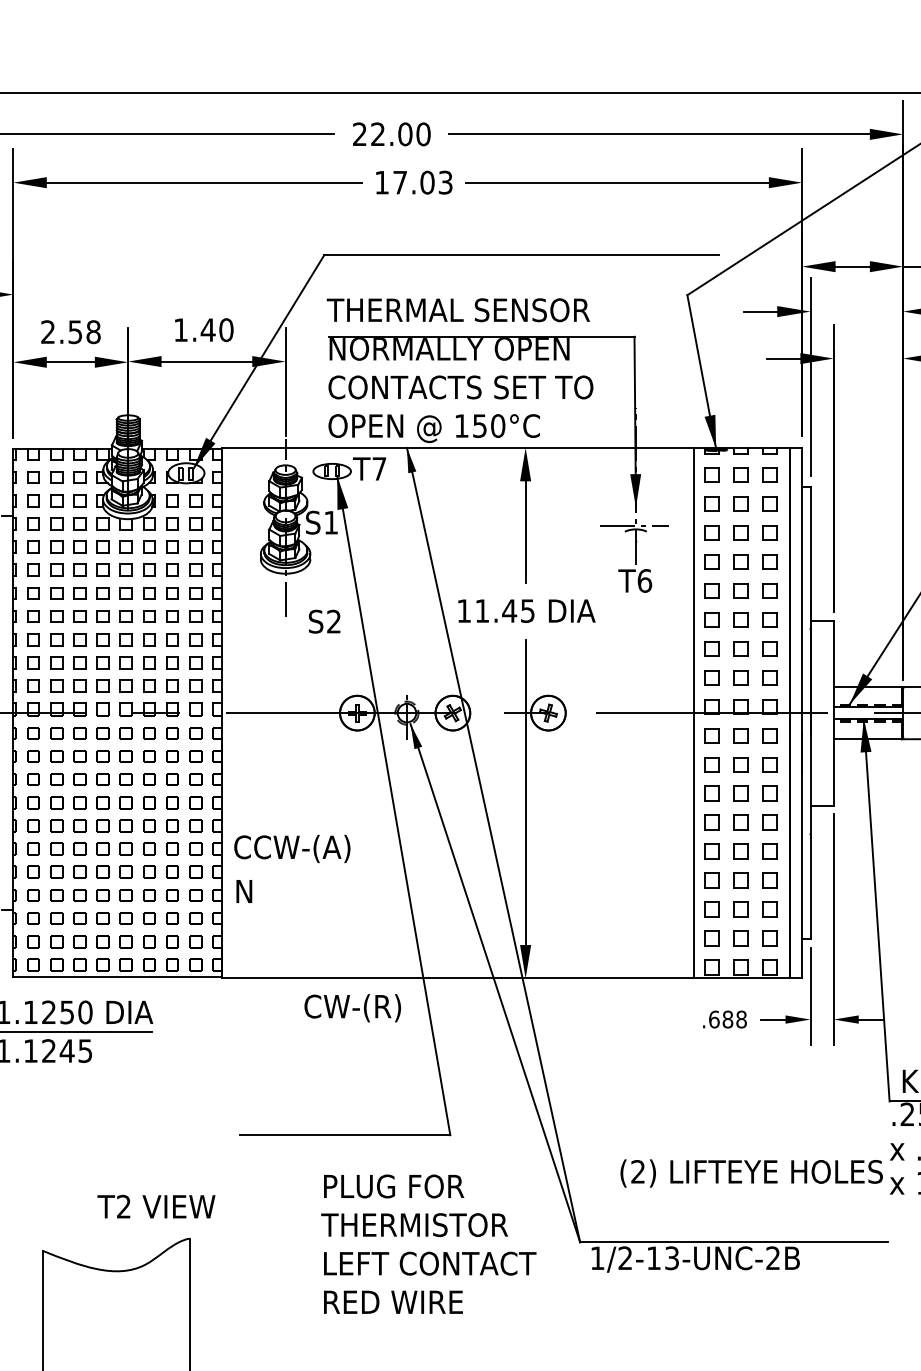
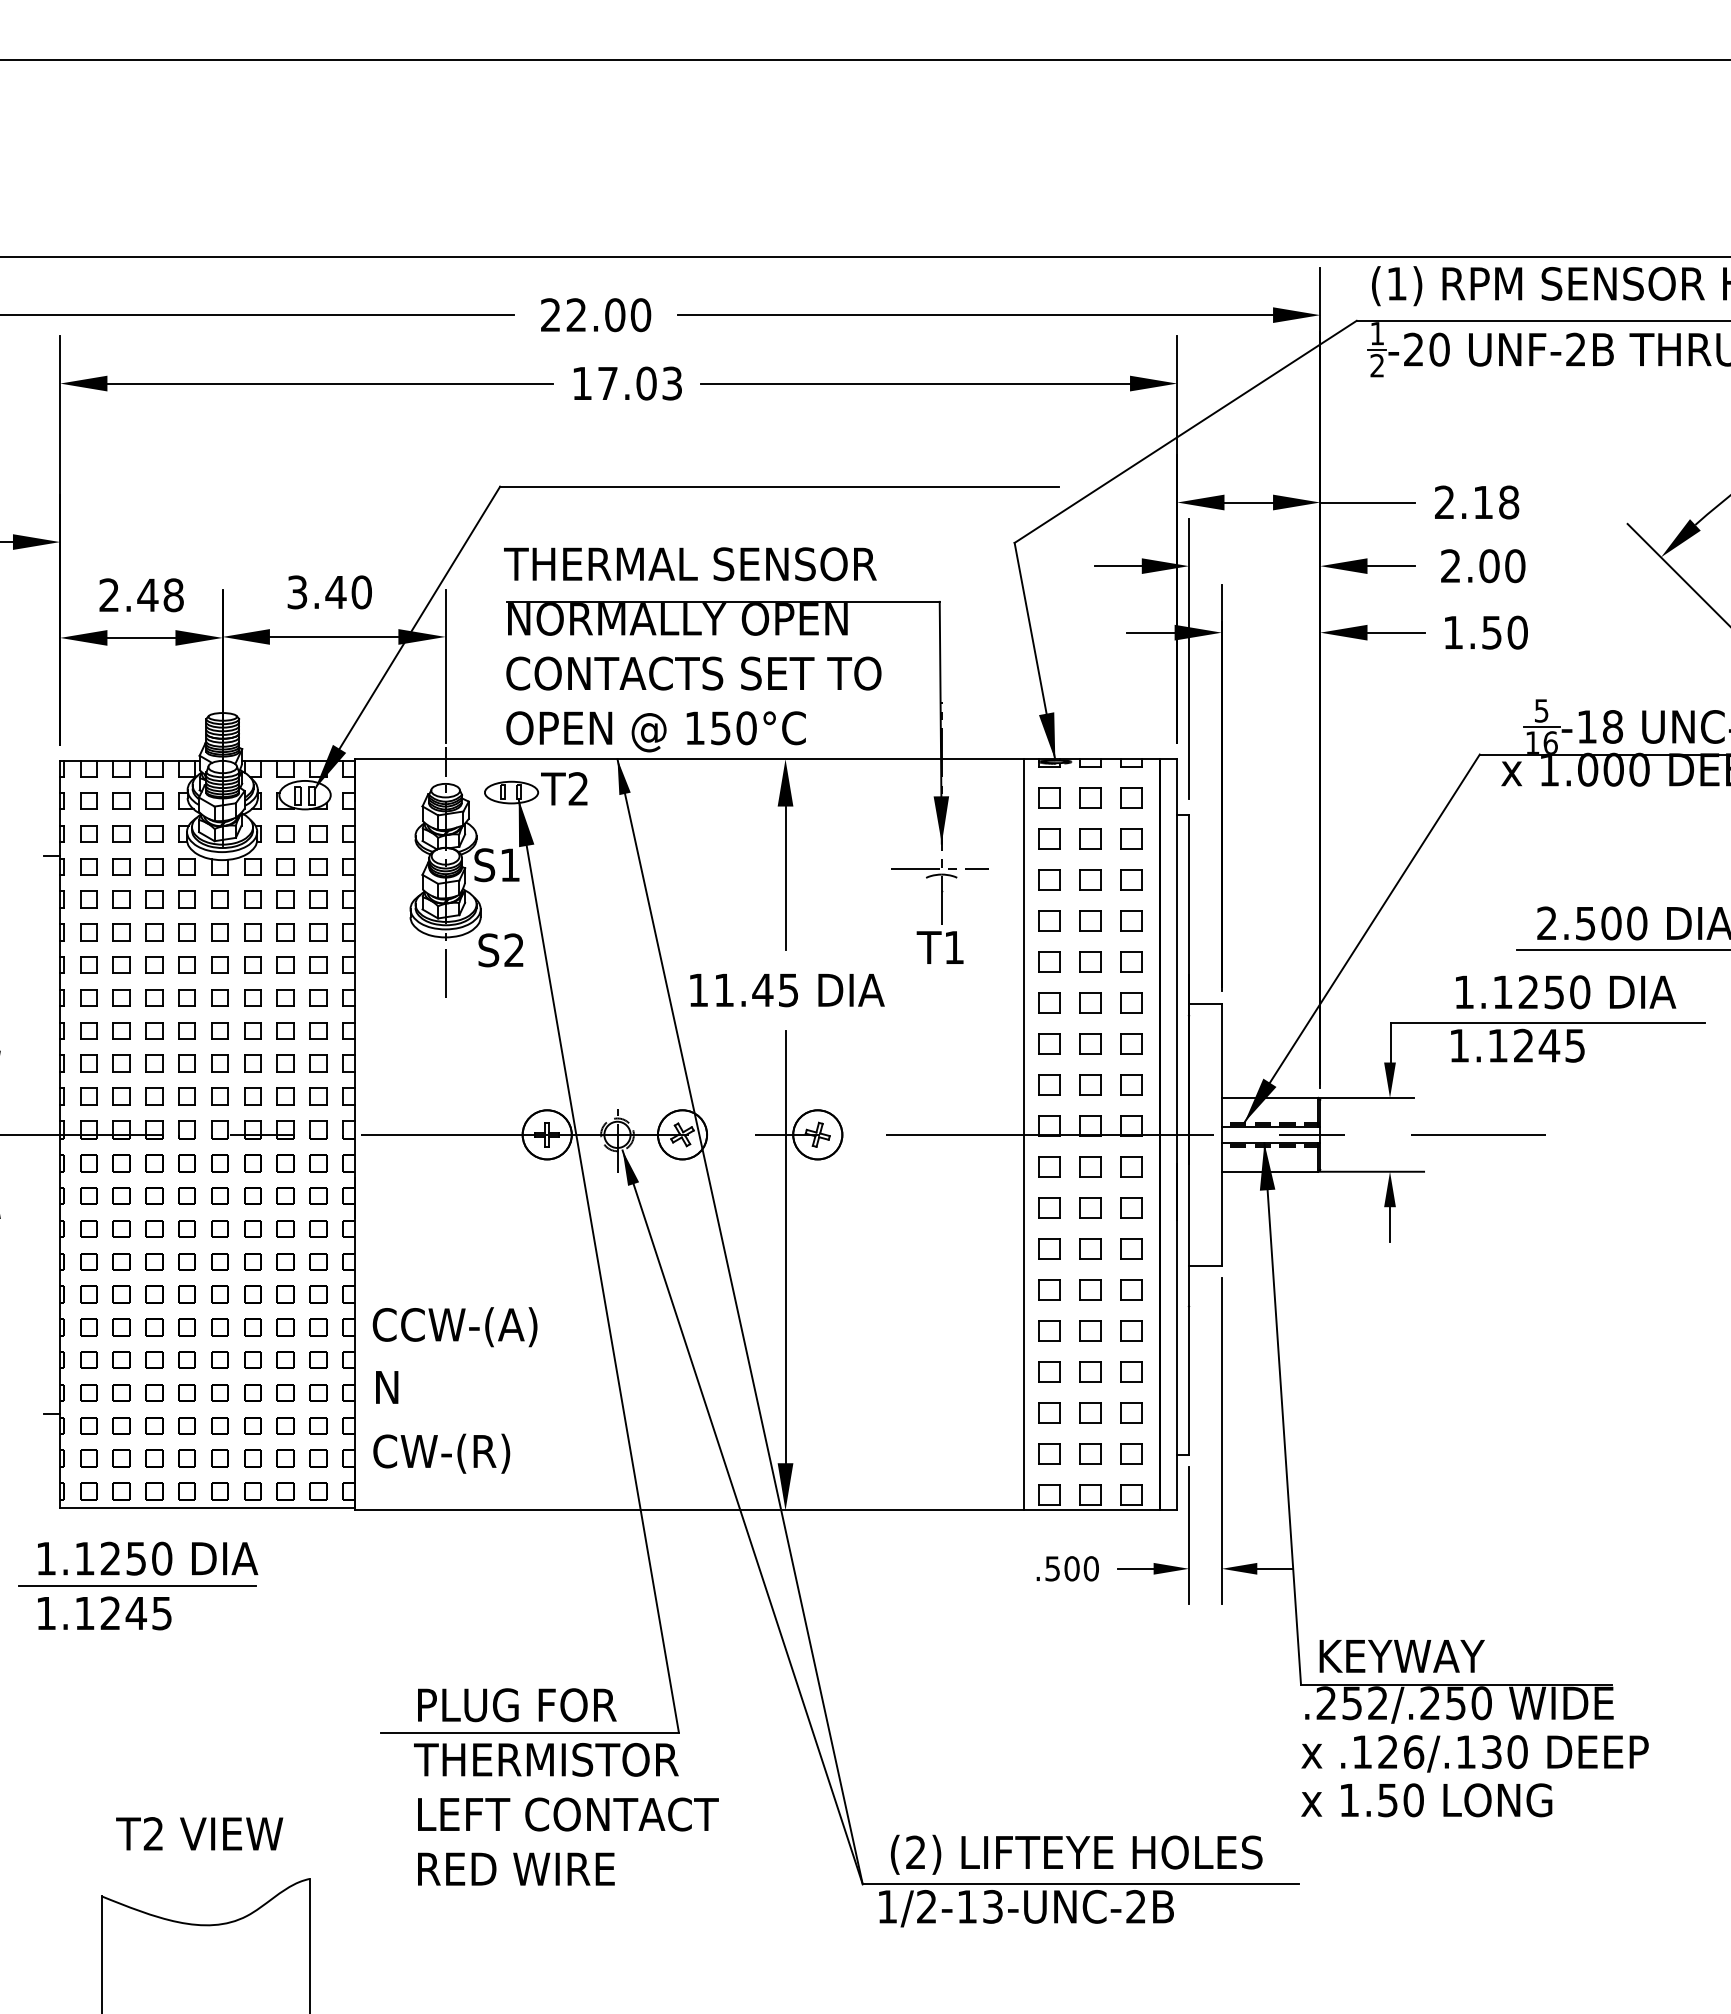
text: (181, 330) -> (297, 592), 1.40 -> 3.40
text: (75, 332) -> (147, 595), 2.58 -> 2.48
text: (378, 468) -> (577, 788), T7 -> T2
text: (644, 580) -> (954, 947), T6 -> T1
text: (324, 621) -> (500, 950), moved
text: (352, 1008) -> (441, 1453), moved
text: (727, 1019) -> (1071, 1568), .688 -> .500
text: (751, 1173) -> (1076, 1854), moved
text: (156, 1206) -> (199, 1833), moved
text: (428, 1243) -> (566, 1786), moved

